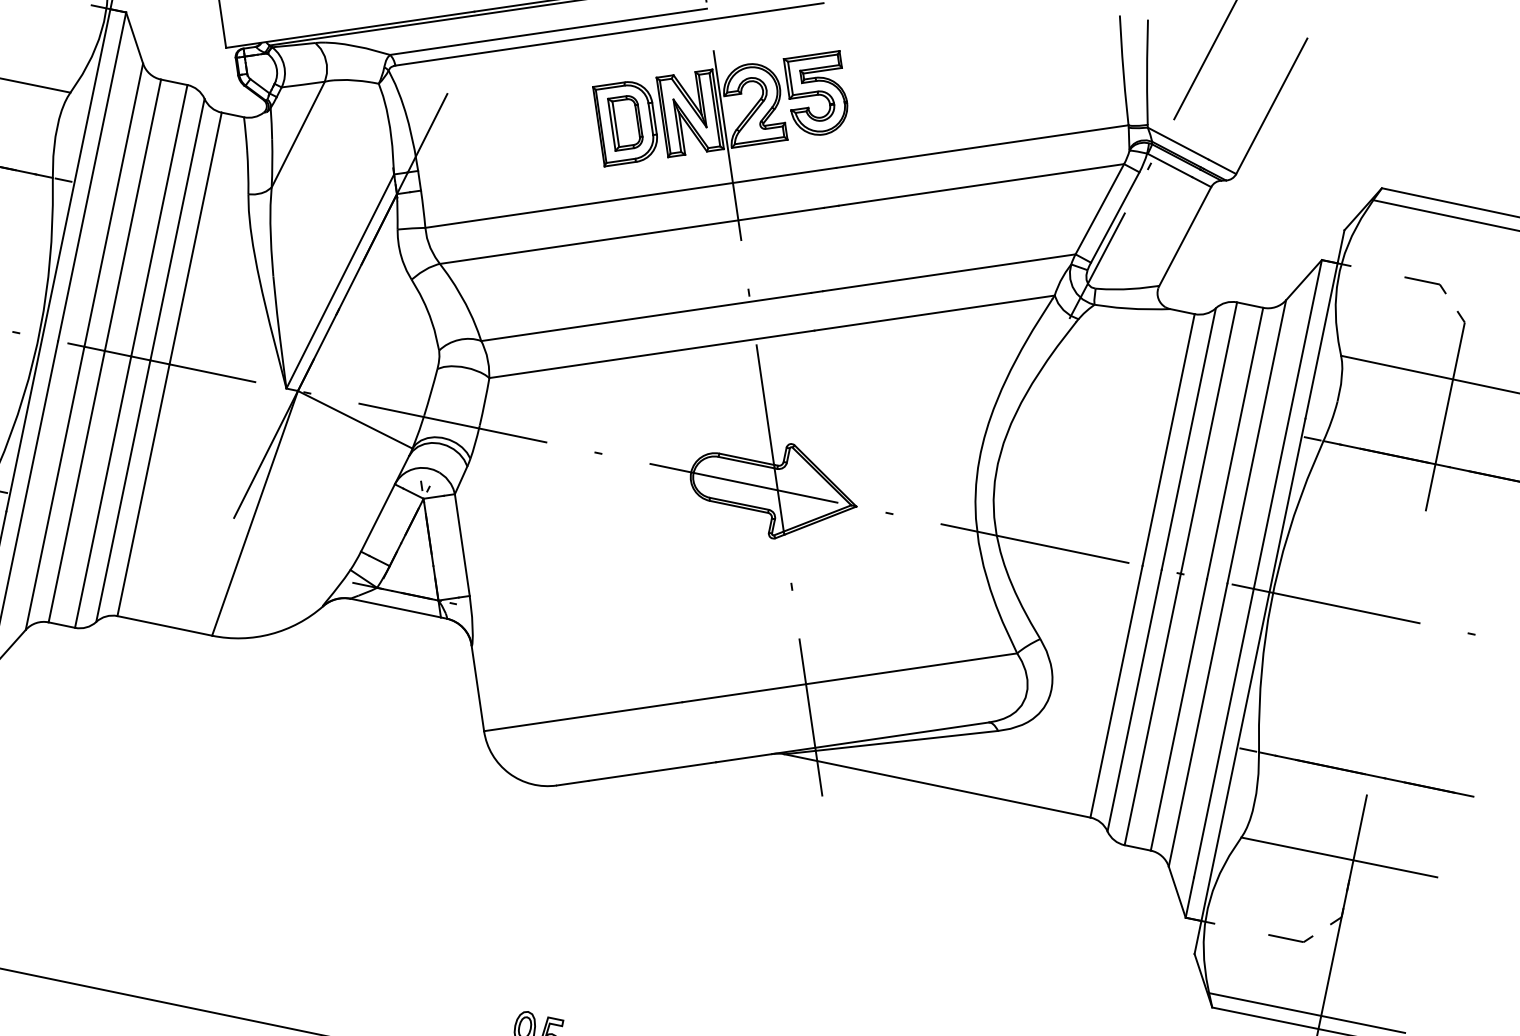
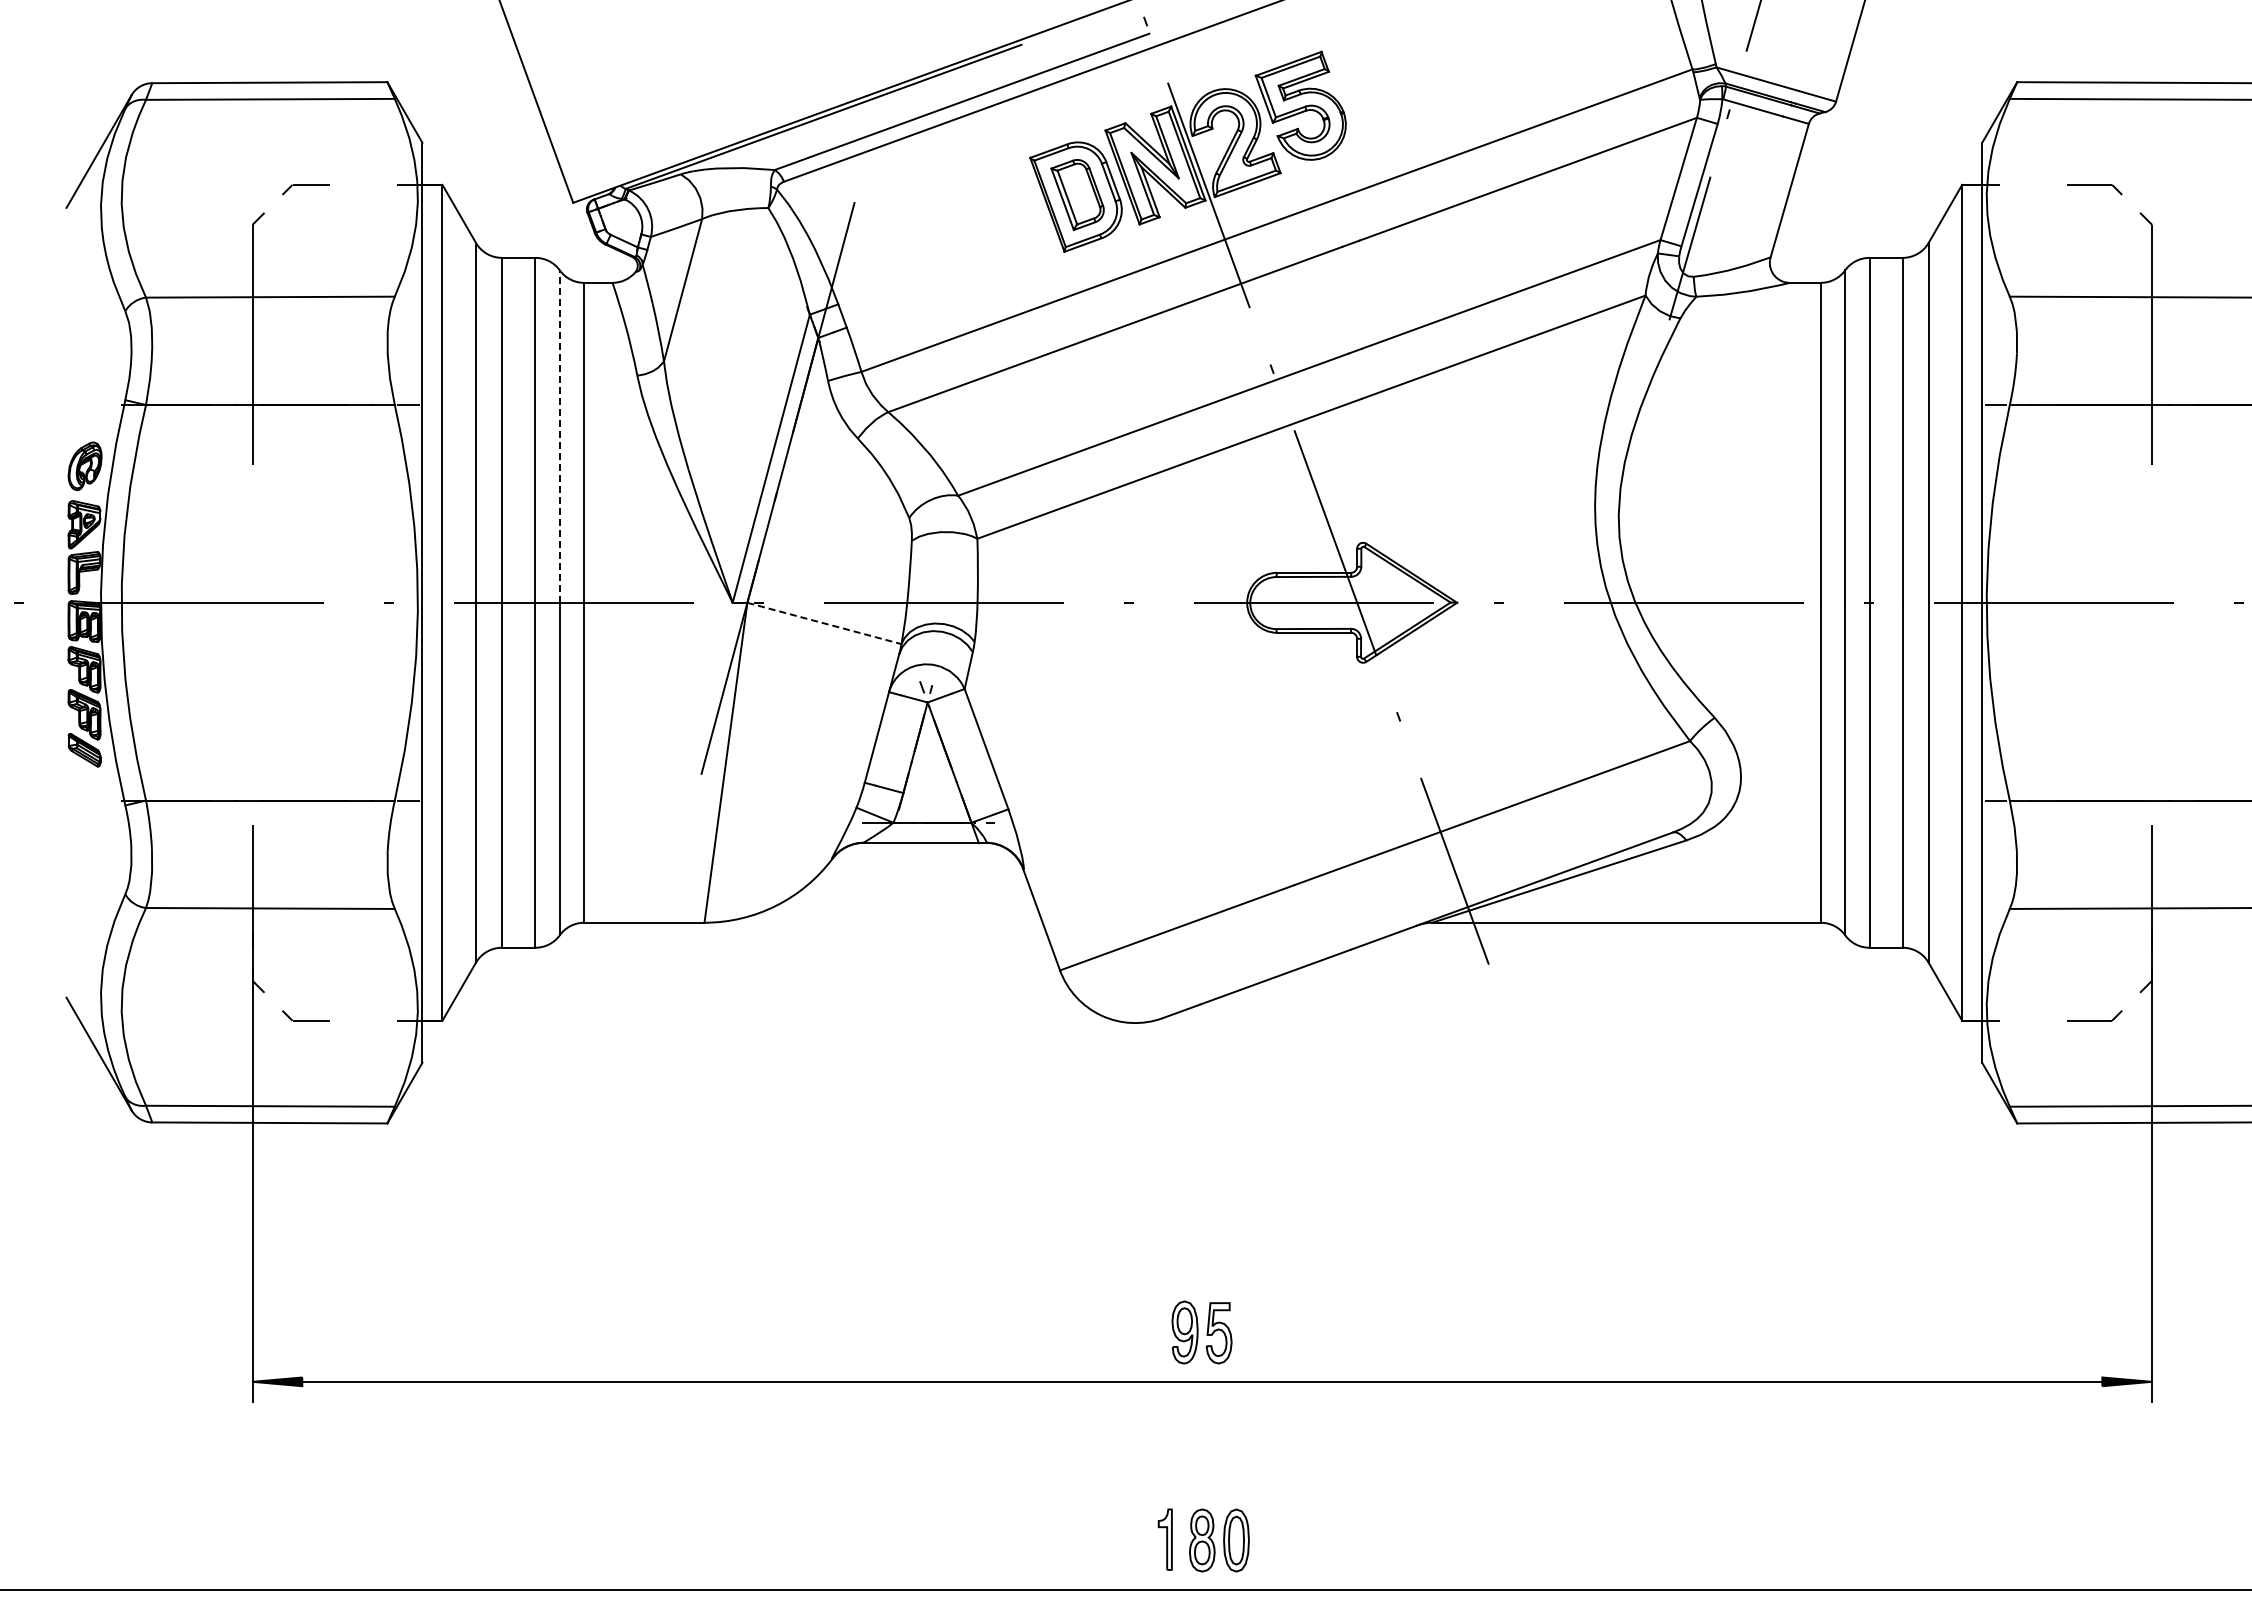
line: (177, 229) -> (559, 436), solid -> dashed
line: (355, 419) -> (824, 623), solid -> dashed

